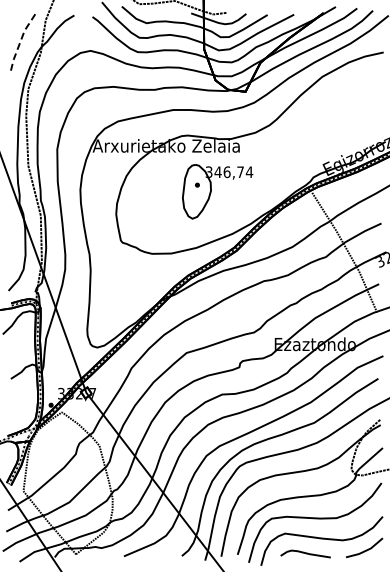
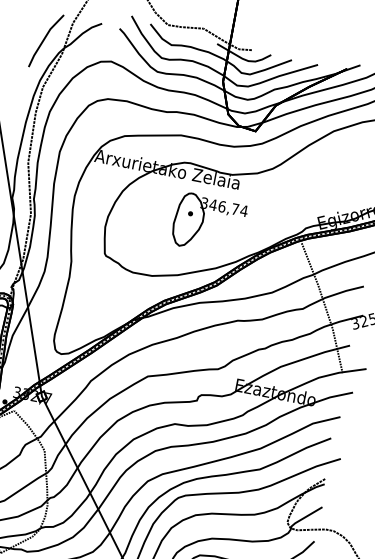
line: (20, 42) -> (44, 39), dashed -> solid

